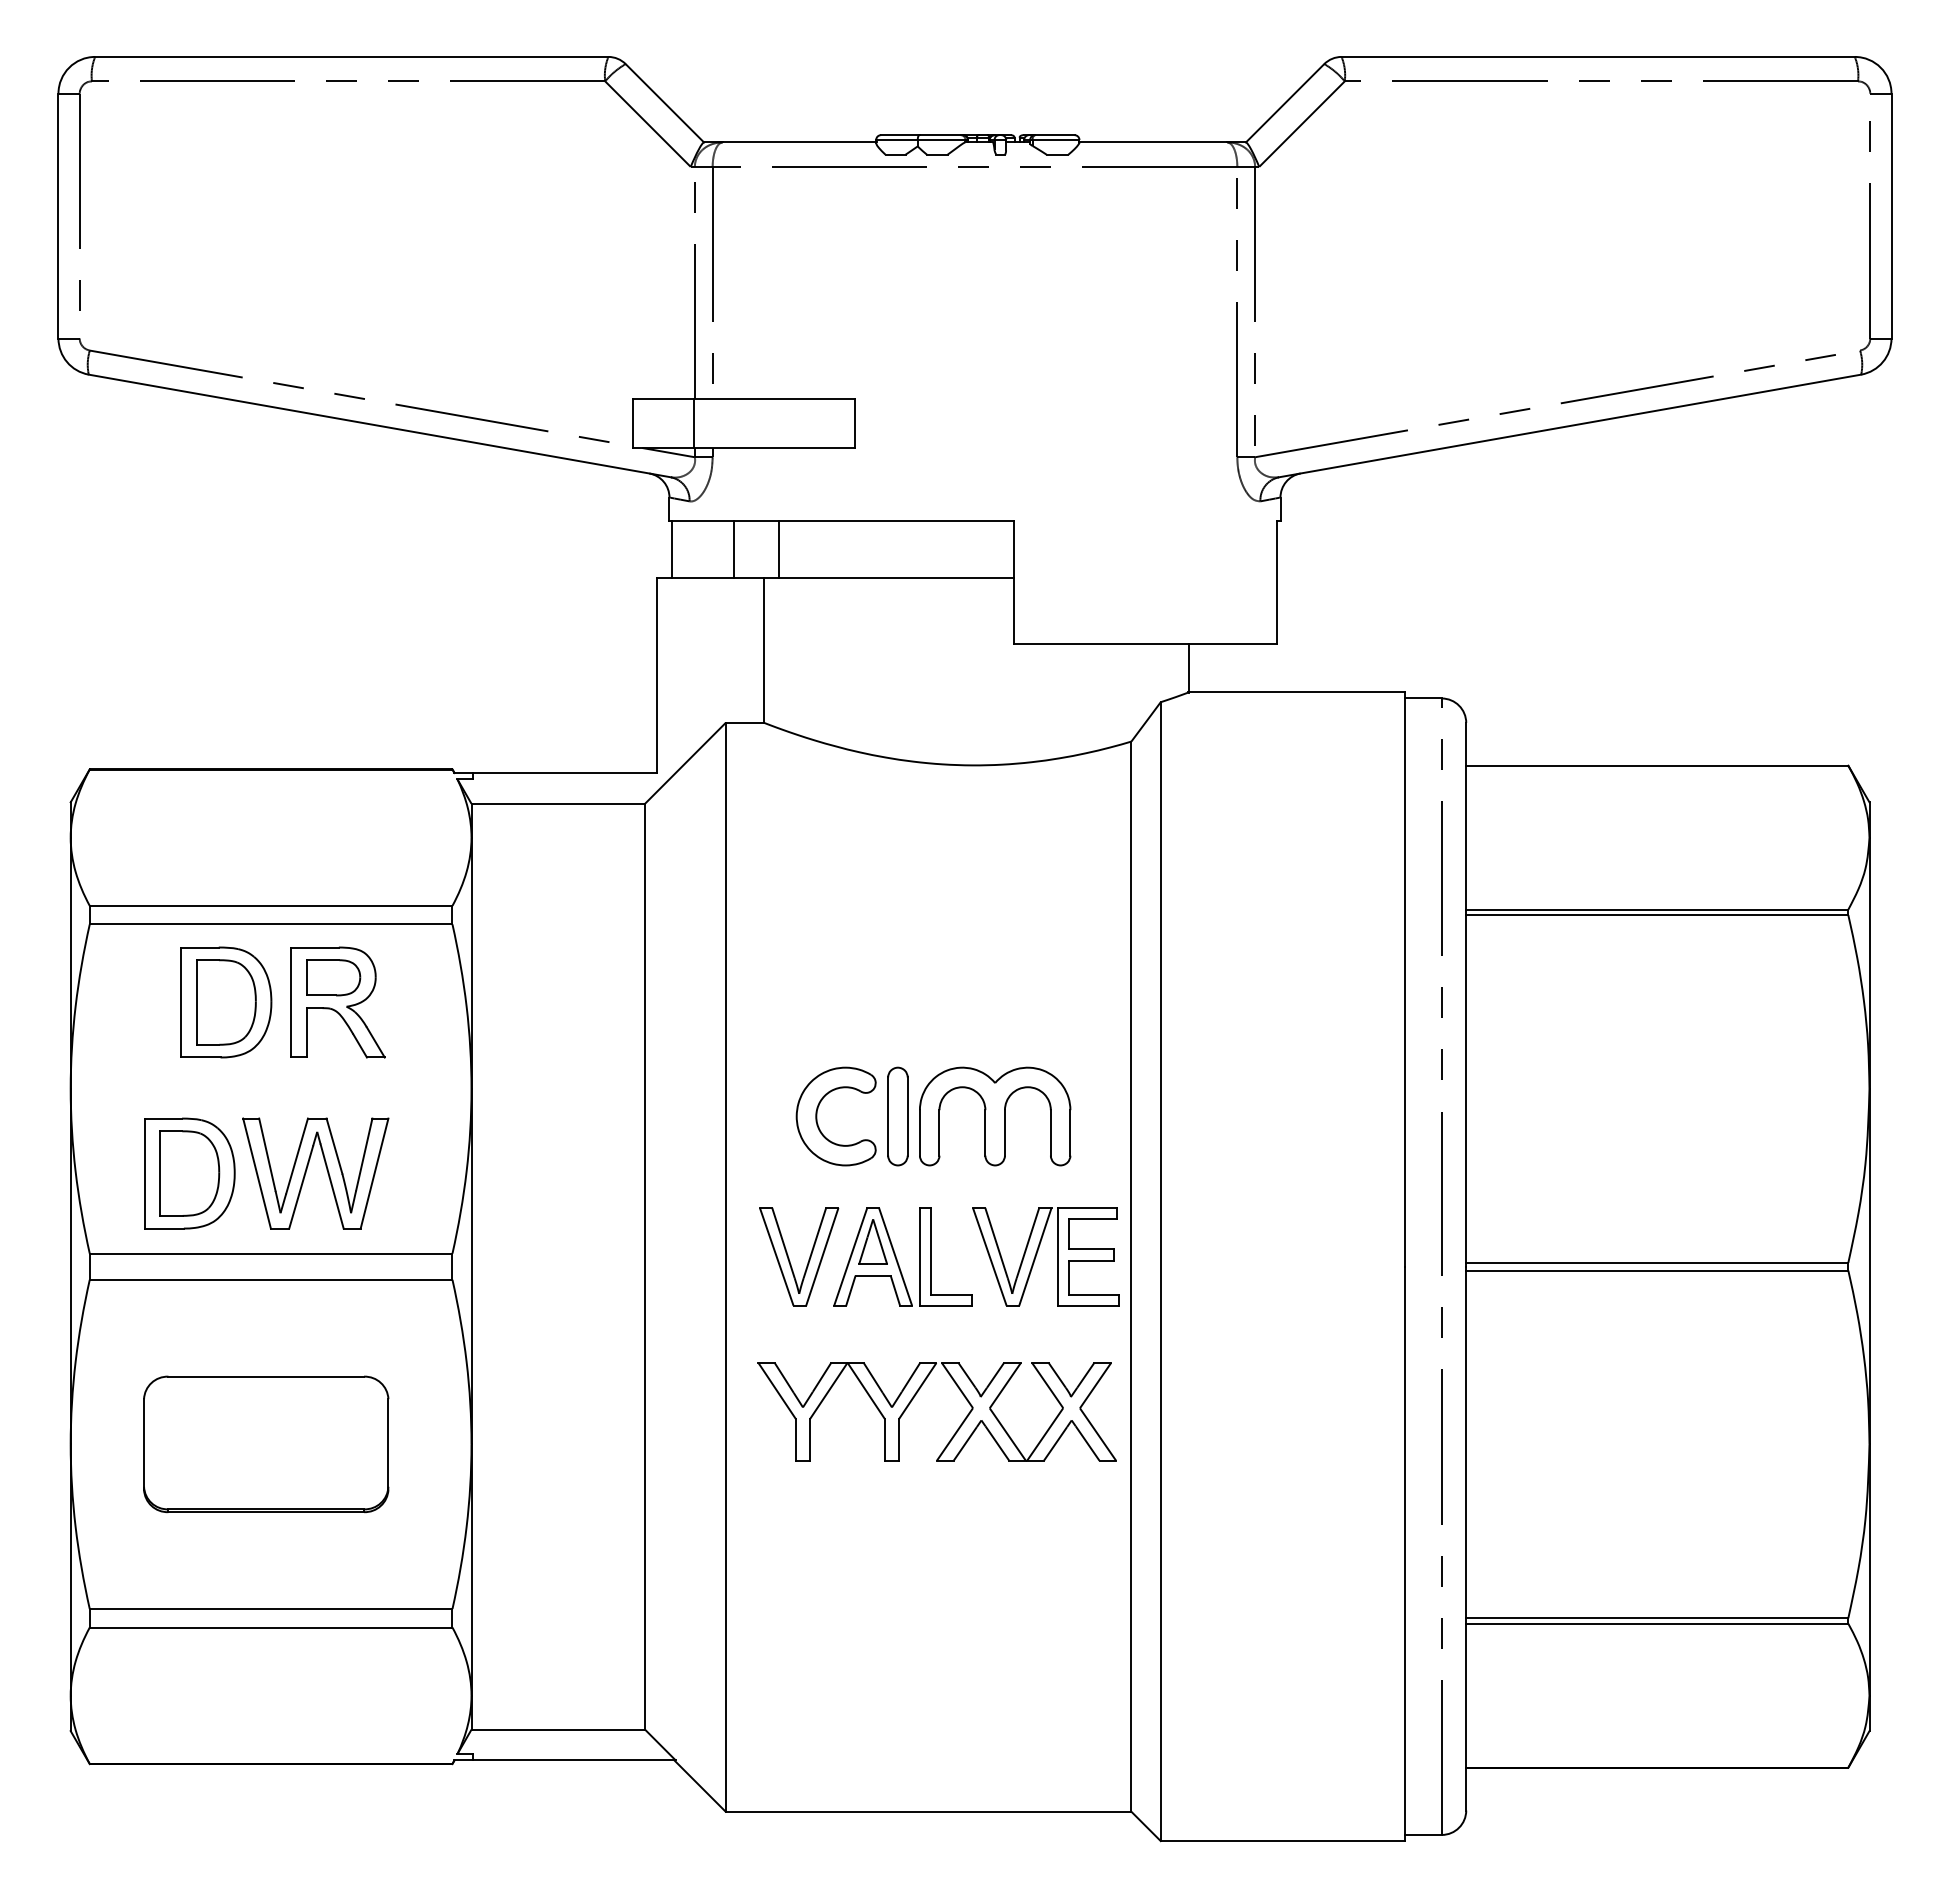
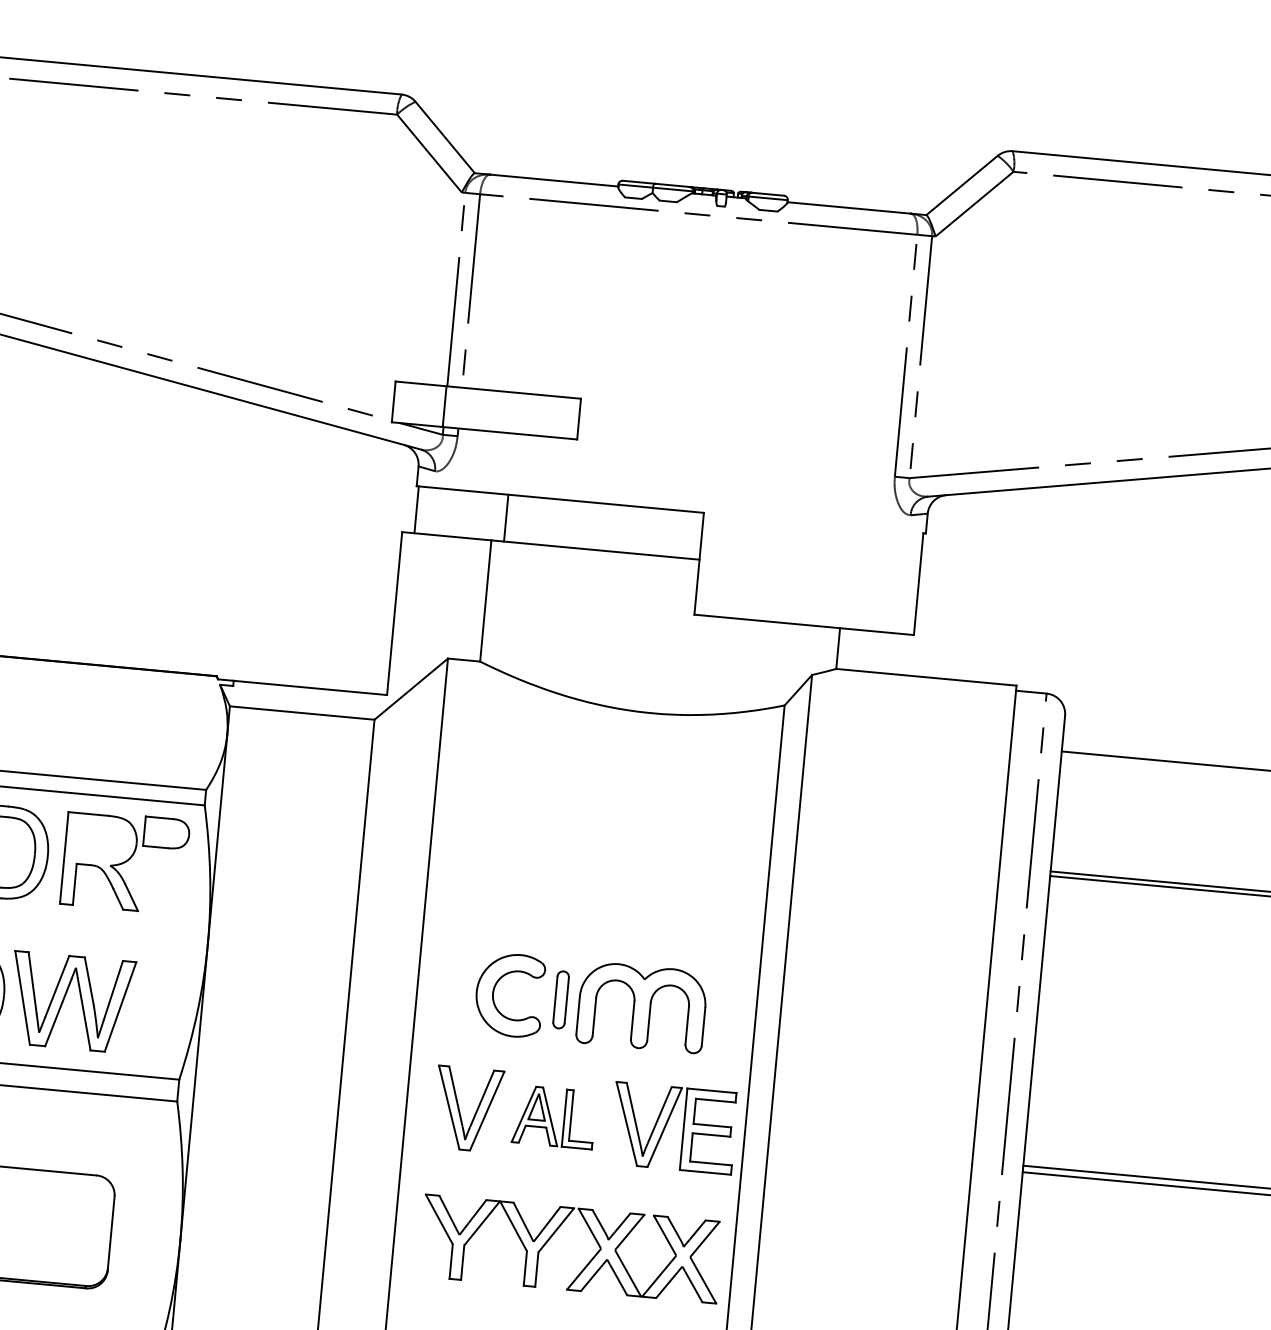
line: (733, 549) -> (467, 514), removed
part: (333, 977) -> (166, 833), moved
part: (897, 1116) -> (560, 999), size x0.7
part: (902, 1256) -> (554, 1116), size x0.7

